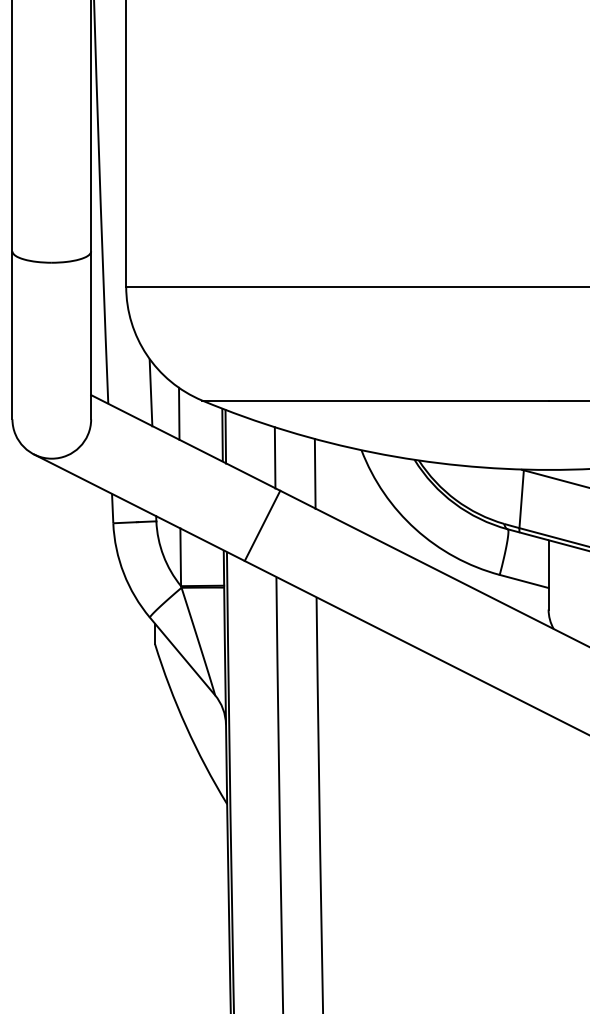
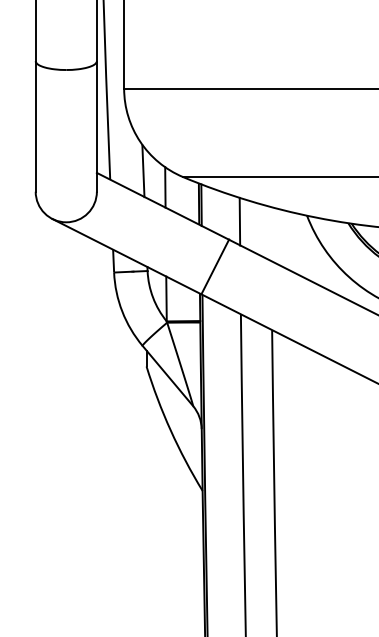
line: (314, 473) -> (270, 233), removed
line: (262, 525) -> (215, 266), moved

